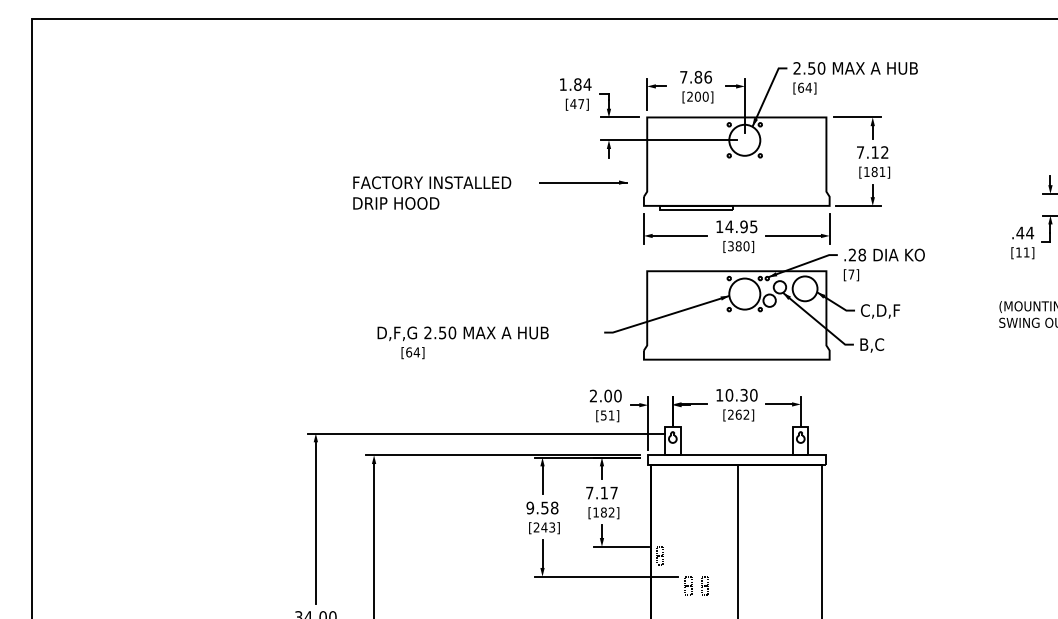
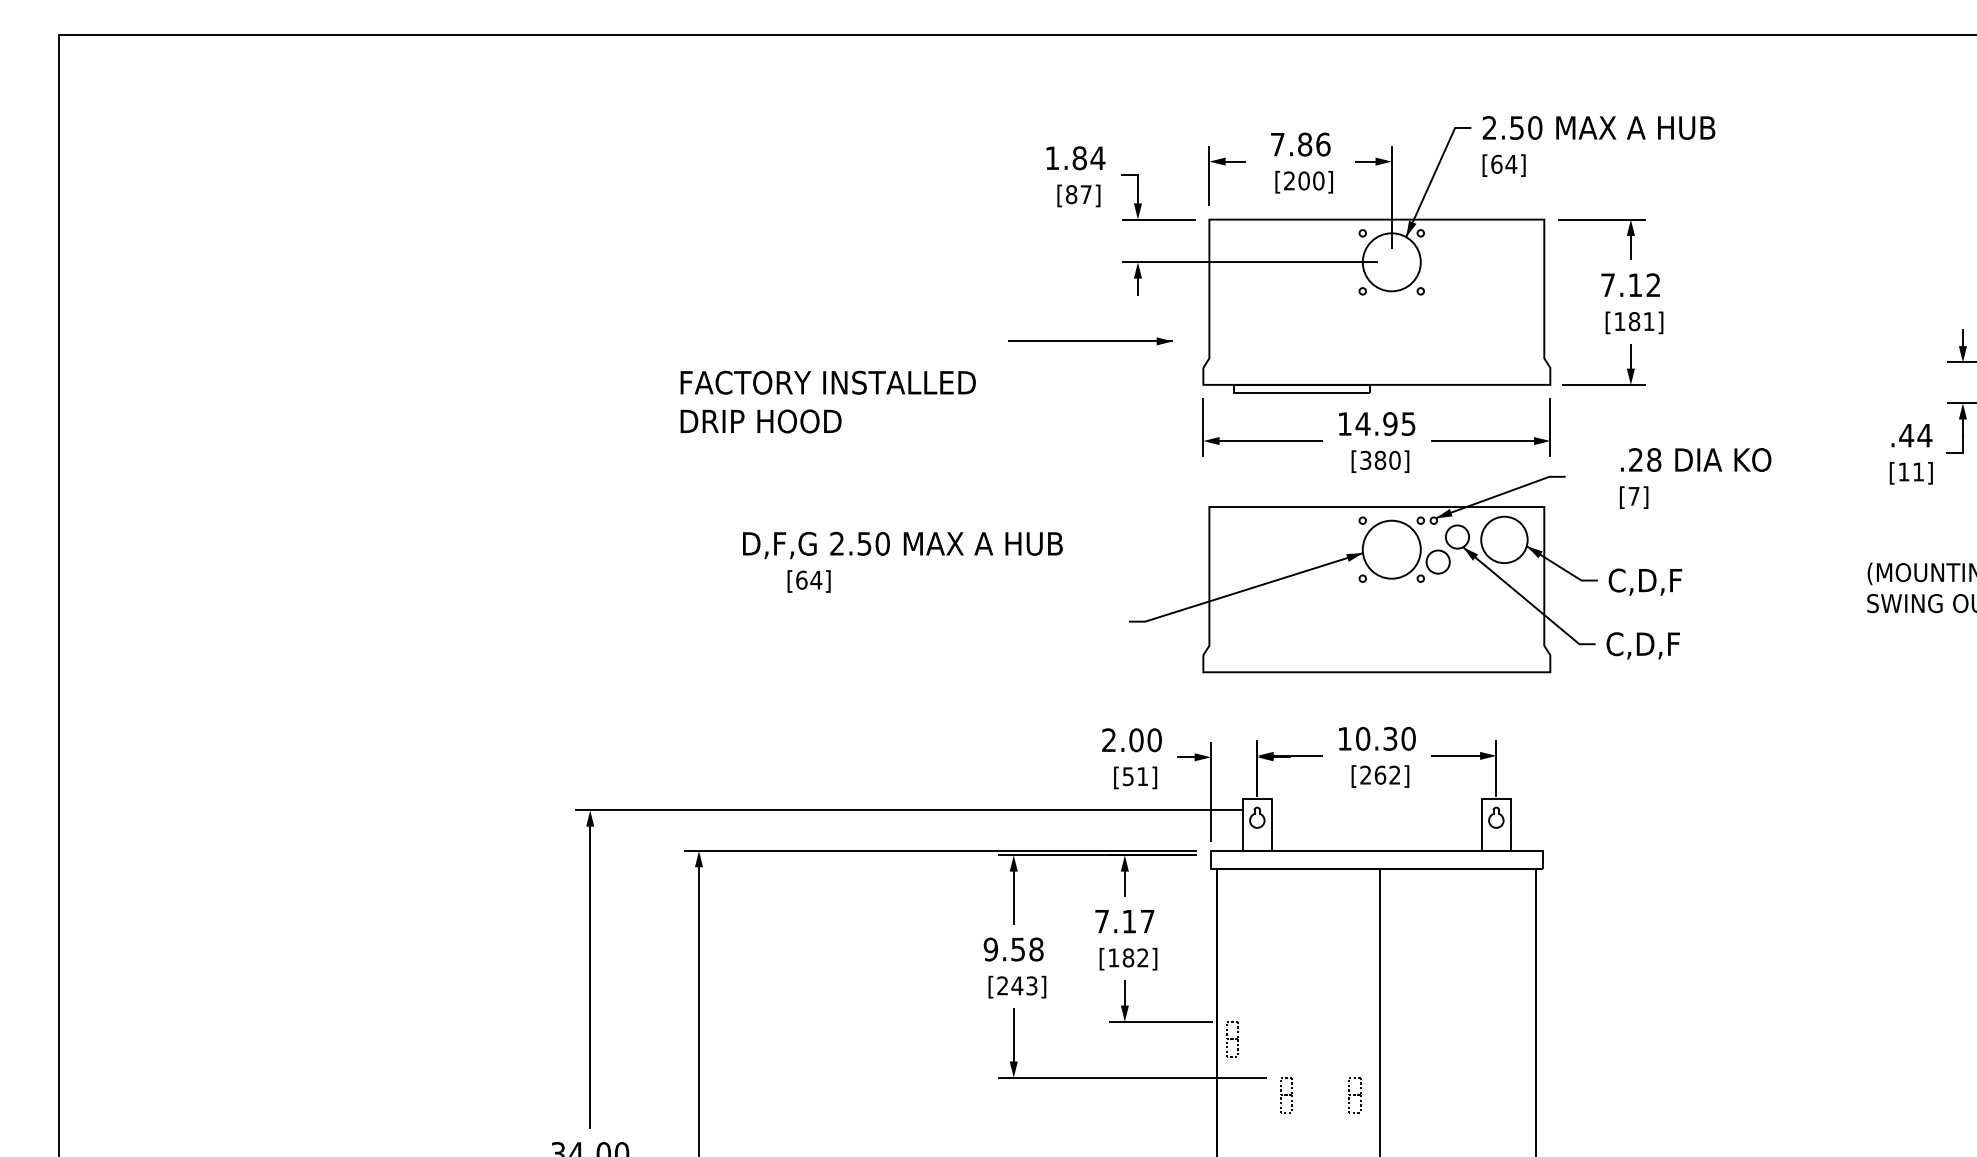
text: (573, 104) -> (1071, 195), [47] -> [87]
text: (432, 192) -> (828, 400), moved
text: (883, 264) -> (1693, 477), moved
text: (462, 342) -> (901, 561), moved
text: (878, 345) -> (1641, 645), B,C -> C,D,F
part: (704, 585) -> (1353, 1094), moved

